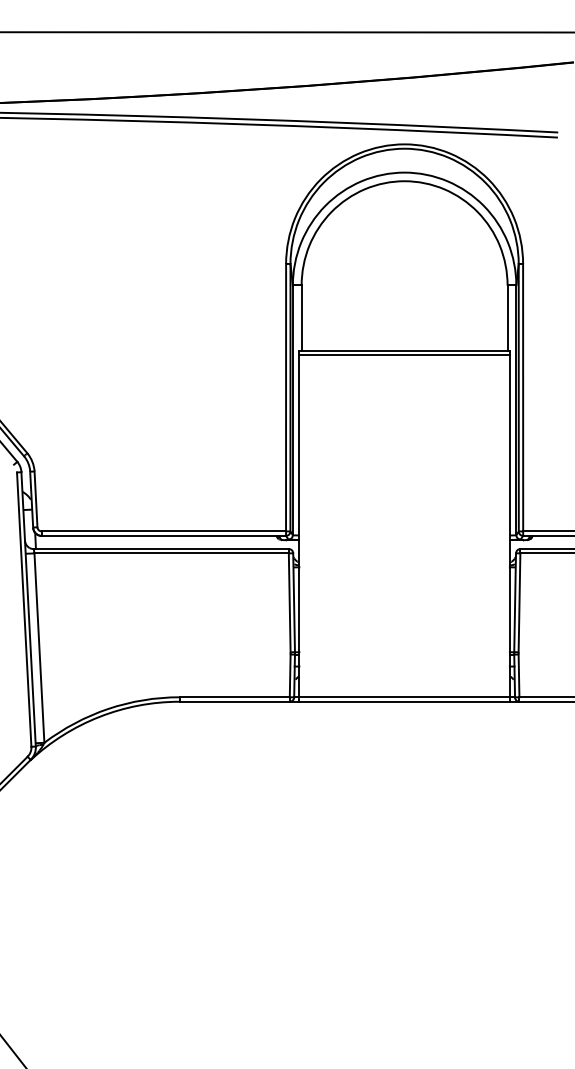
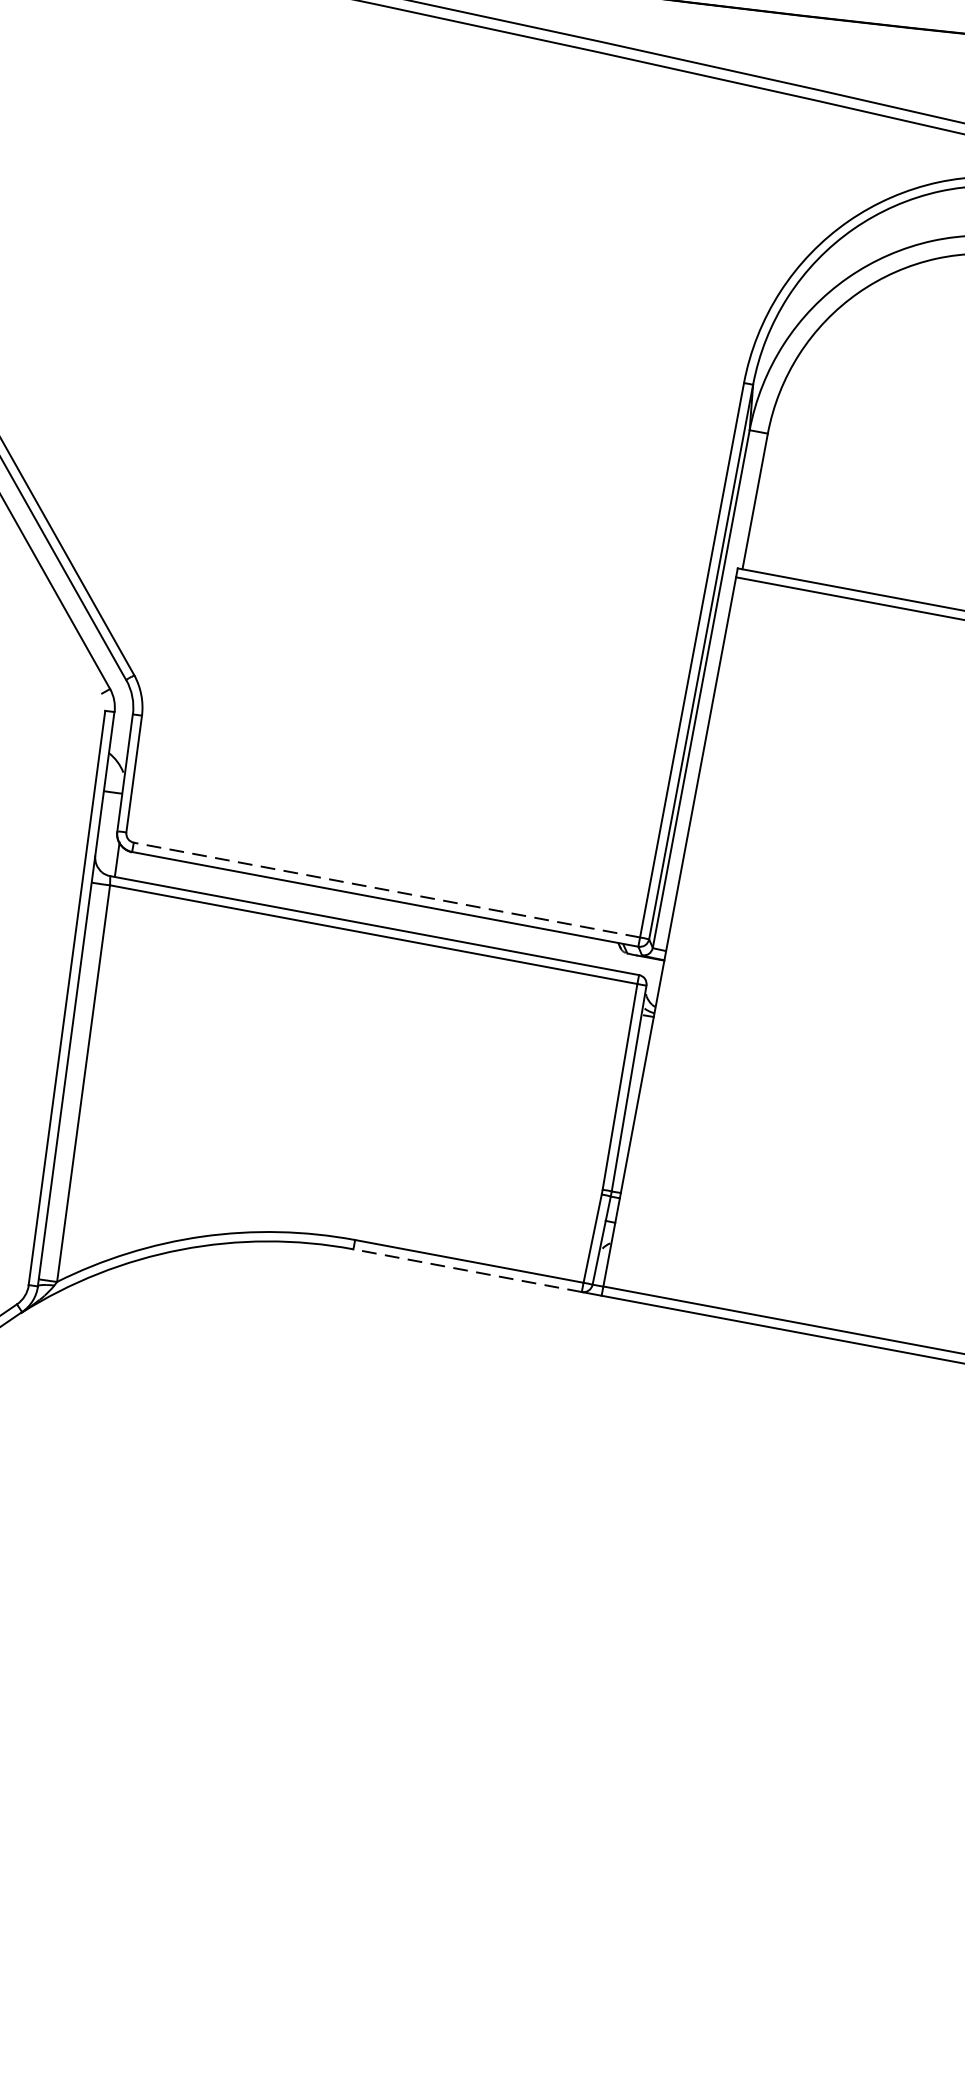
line: (163, 531) -> (386, 890), solid -> dashed
line: (234, 701) -> (467, 1270), solid -> dashed

